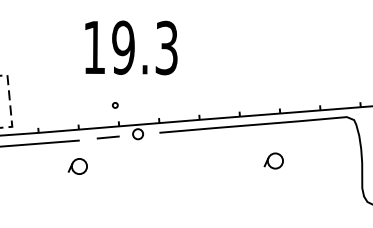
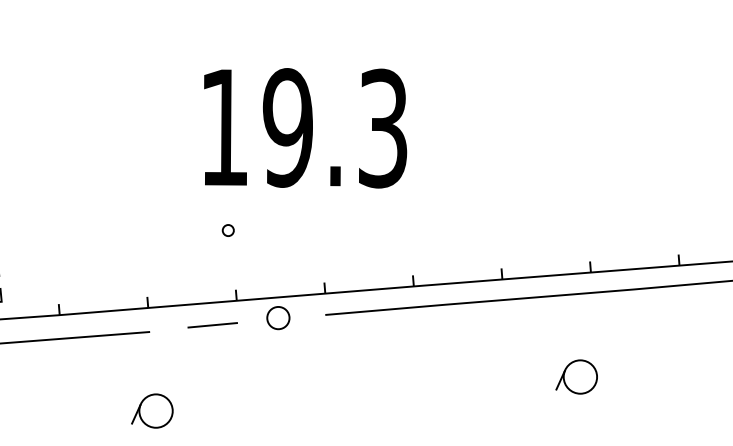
text: (131, 47) -> (305, 127), moved
circle: (114, 105) -> (226, 230), moved
part: (77, 166) -> (151, 411), moved

